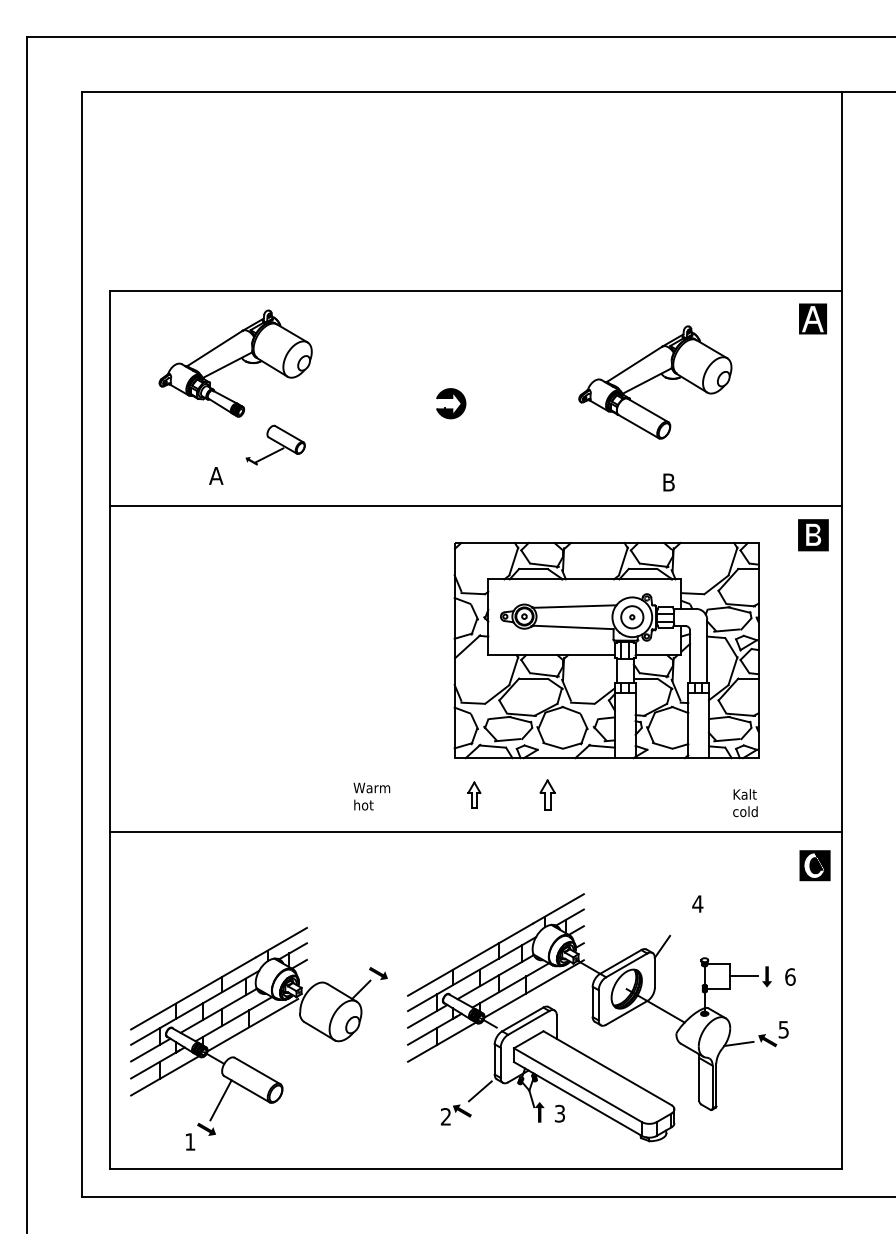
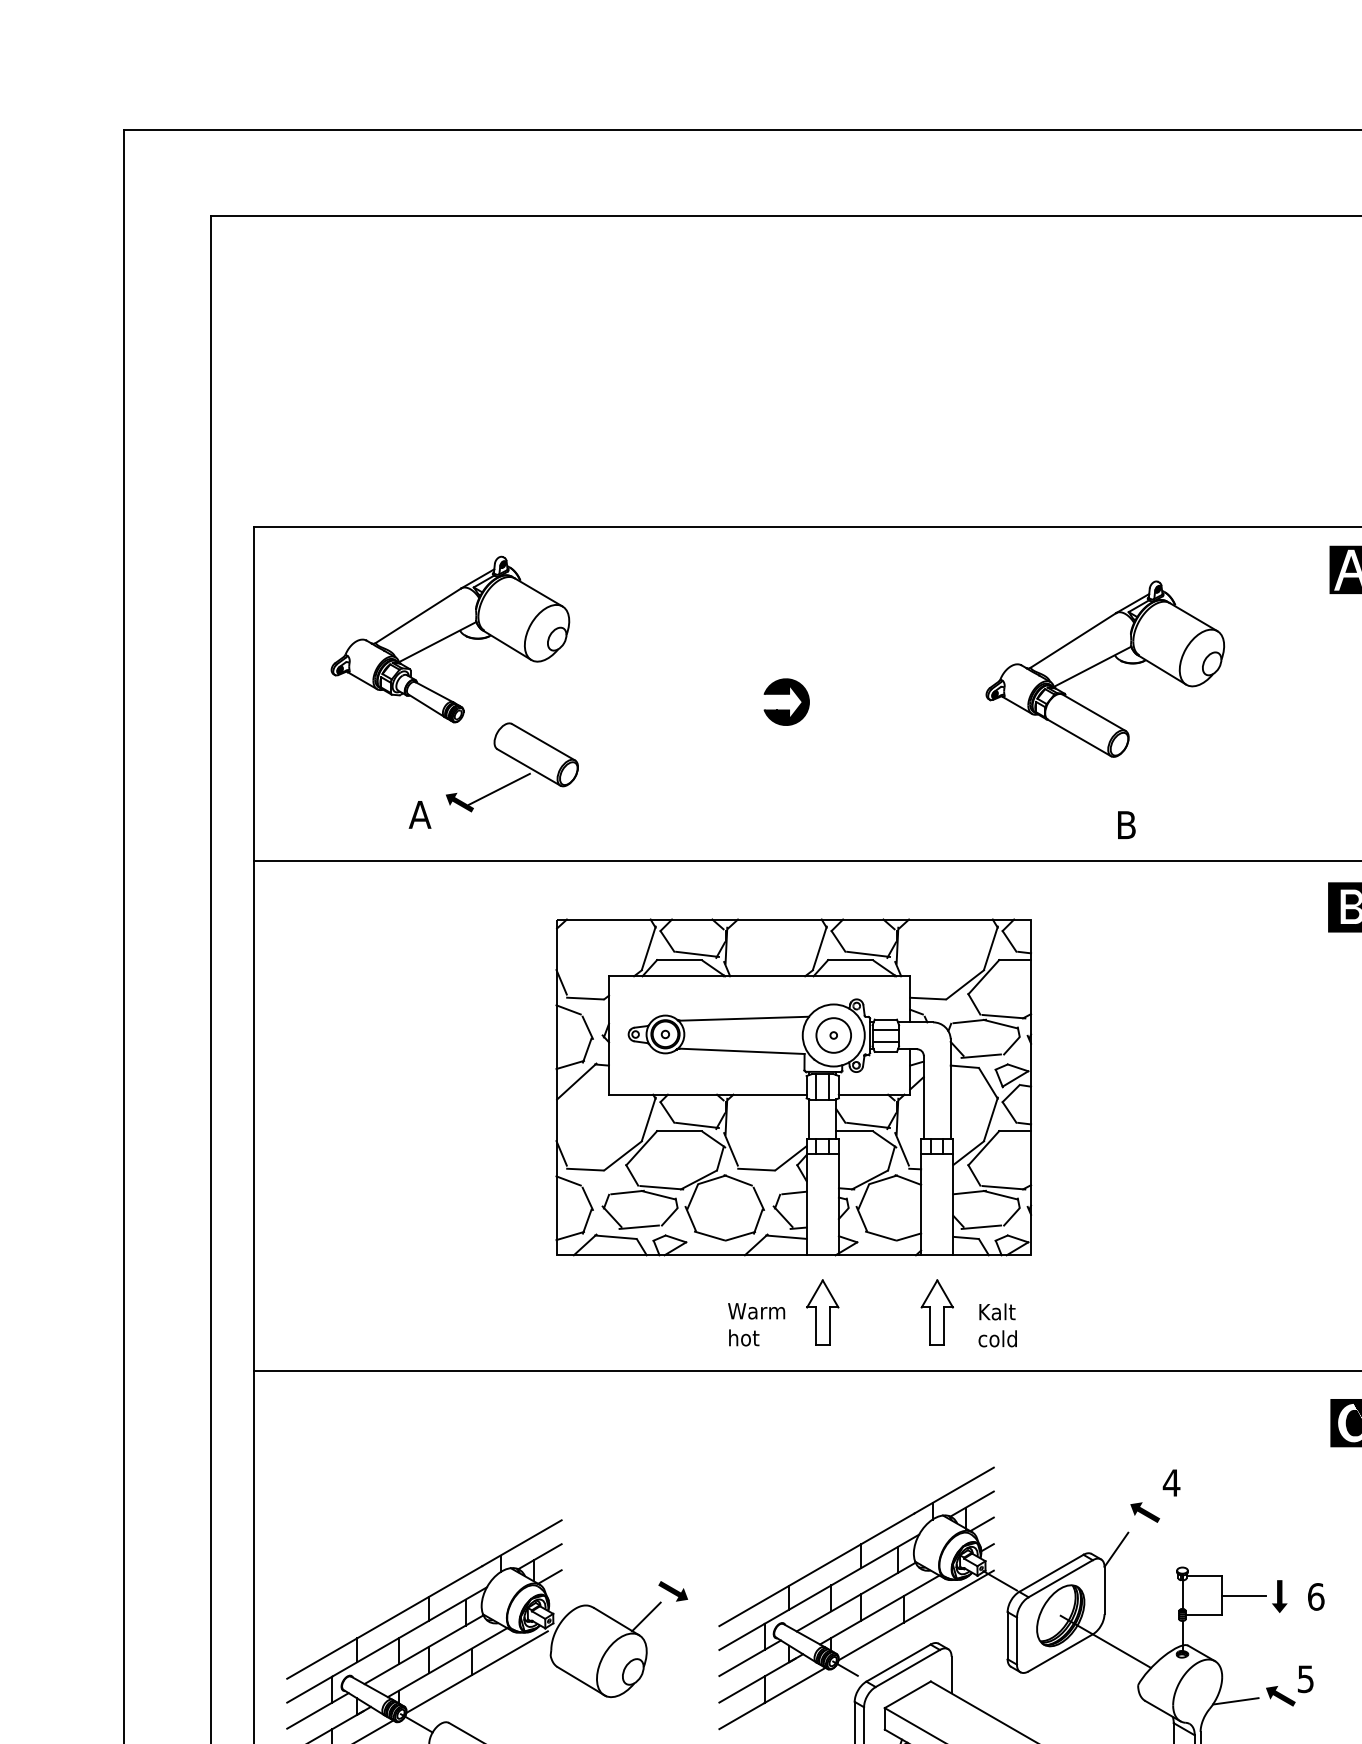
part: (275, 445) -> (512, 767), size x1.43
part: (606, 650) -> (793, 1087), moved
part: (474, 794) -> (823, 1312), size x1.67
part: (547, 794) -> (937, 1312), size x1.43
text: (371, 796) -> (756, 1324), moved
text: (745, 803) -> (997, 1326), moved
part: (680, 922) -> (1144, 1511), added

